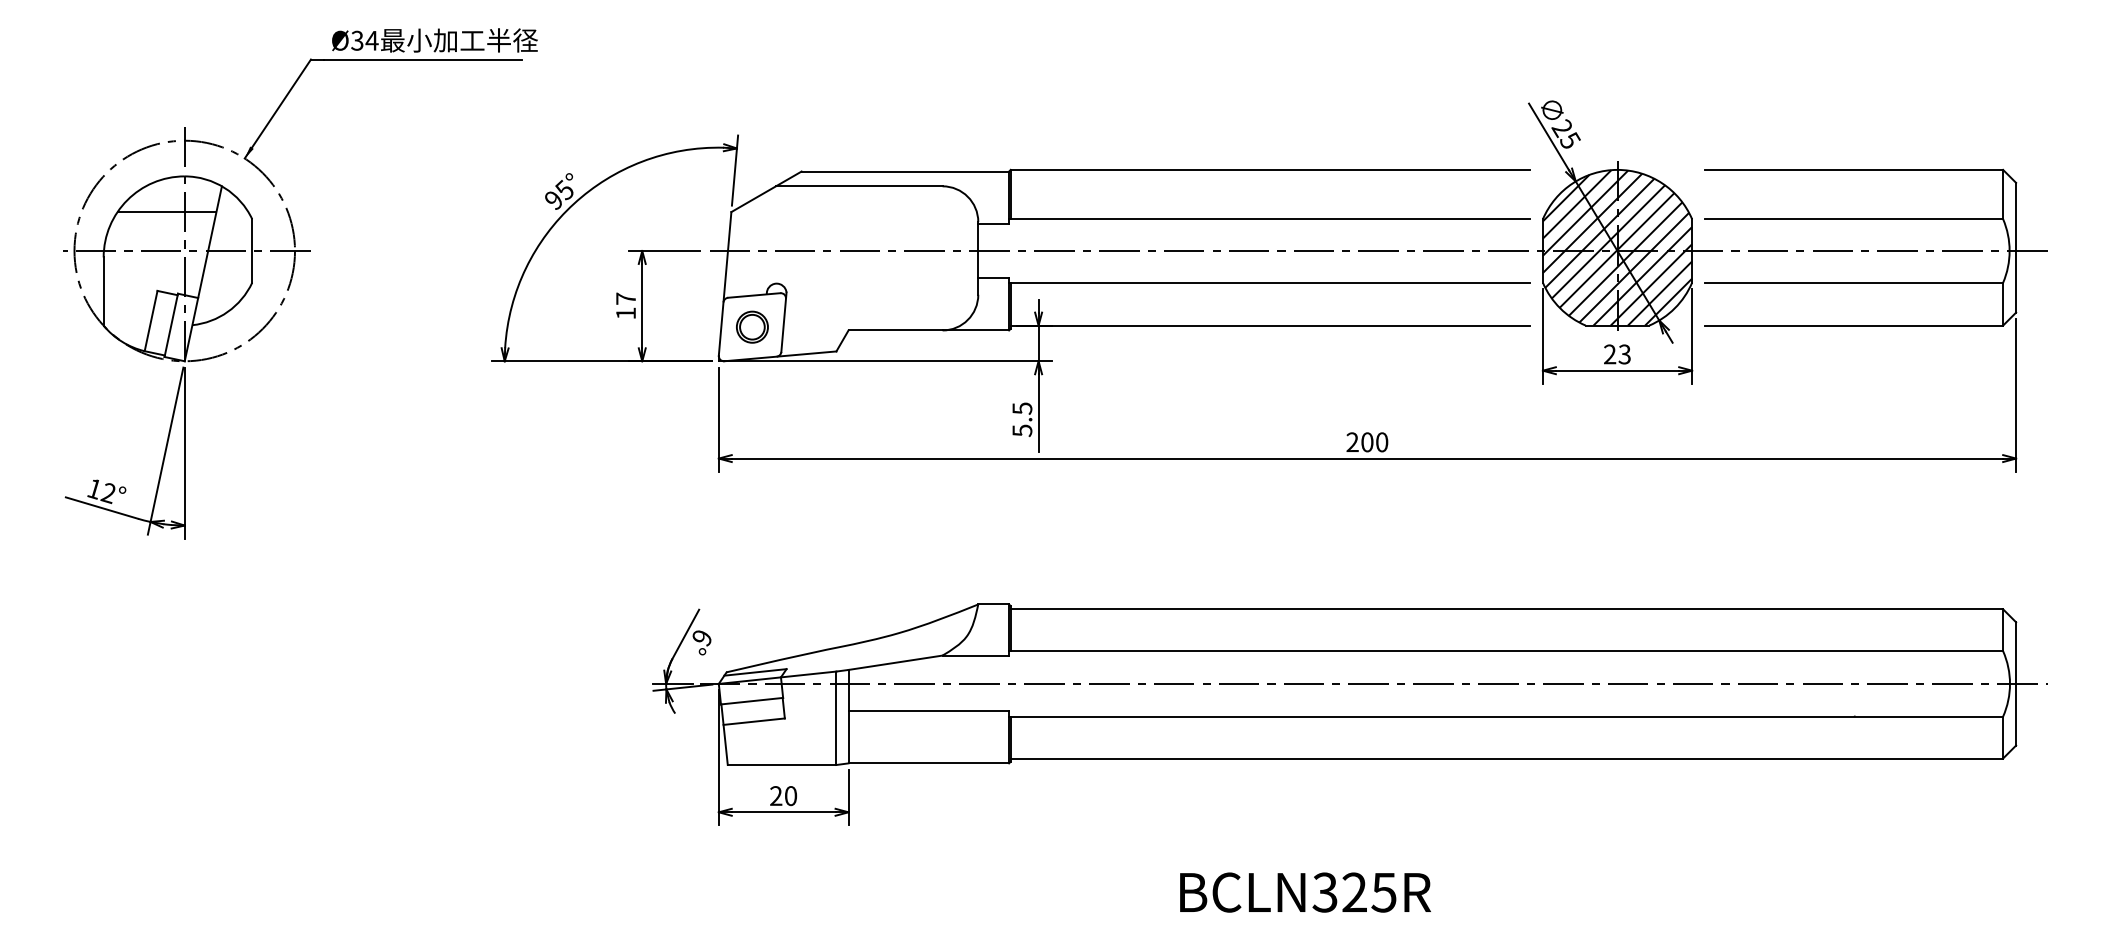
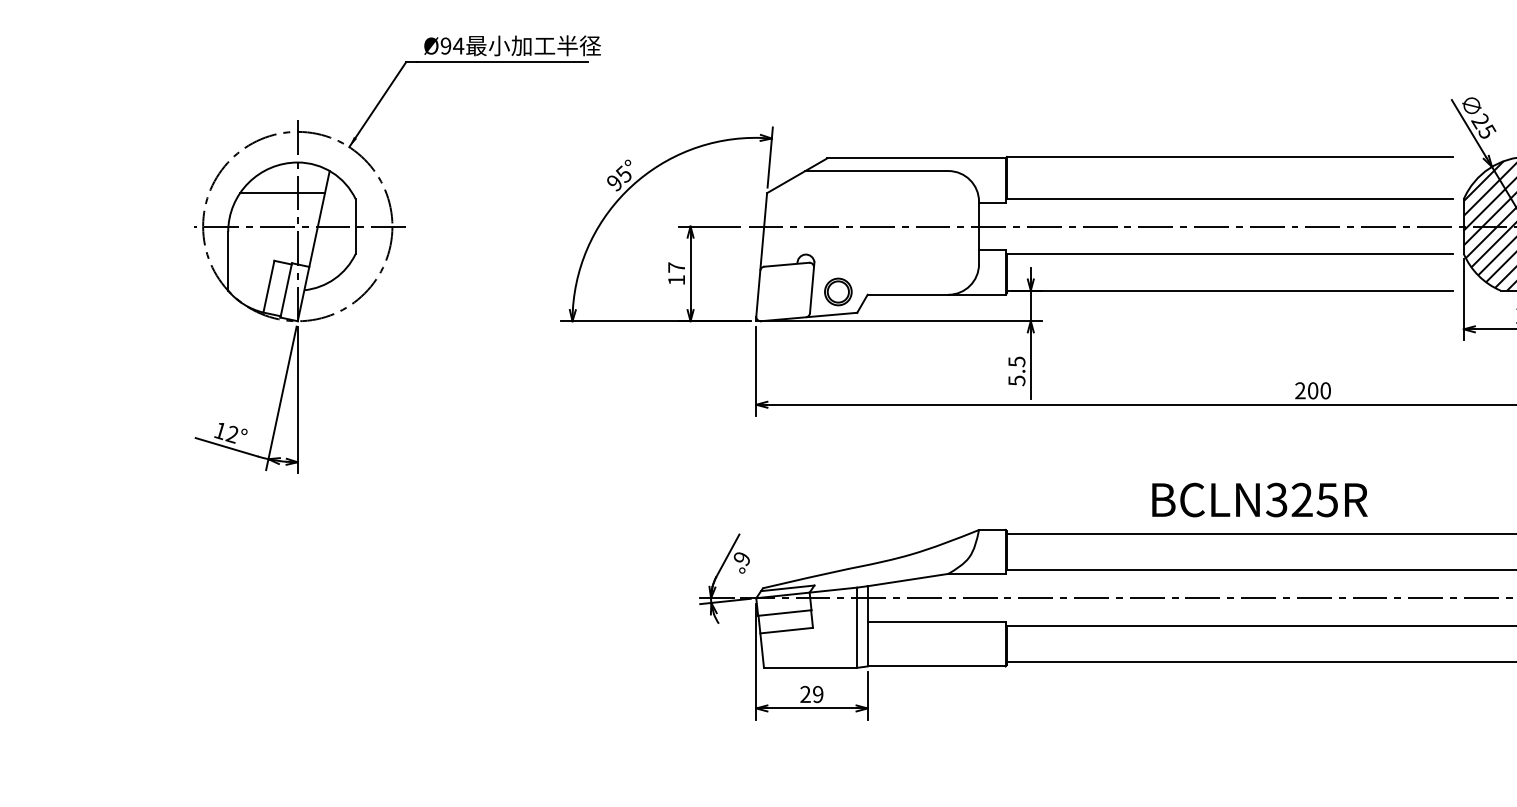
text: (357, 40) -> (446, 45), Ø34 -> Ø94
part: (752, 326) -> (838, 291), moved
text: (790, 796) -> (817, 694), 20 -> 29
text: (1305, 892) -> (1259, 499), moved

